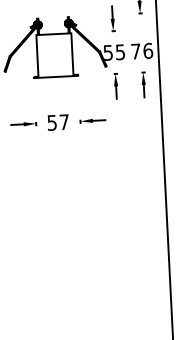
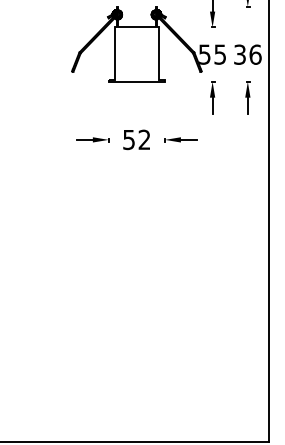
text: (135, 51) -> (239, 54), 76 -> 36
text: (64, 121) -> (144, 139), 57 -> 52

